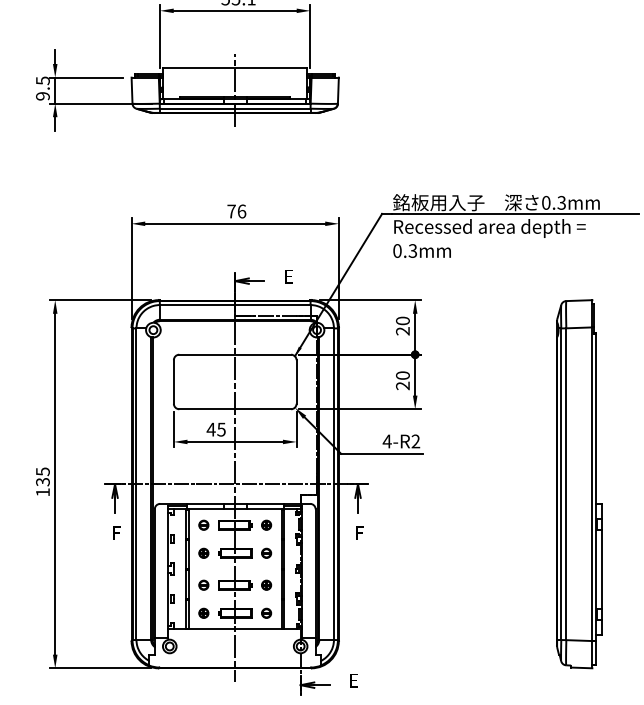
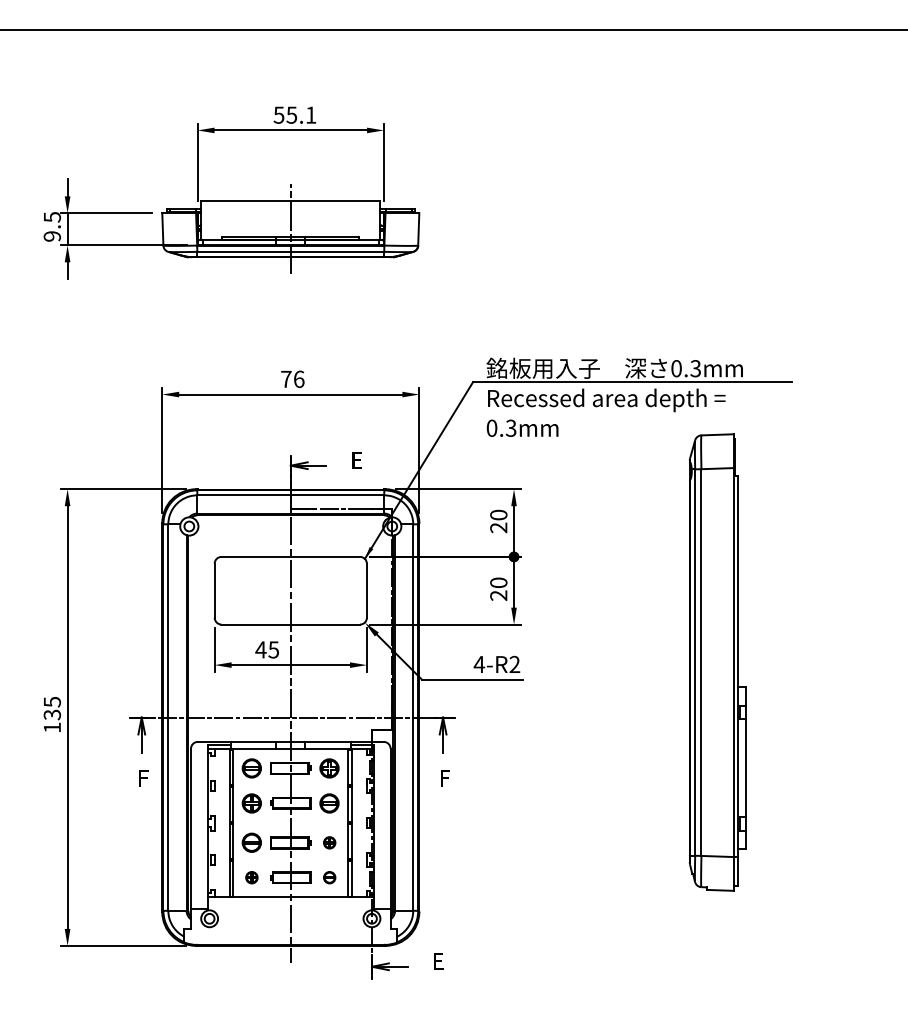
part: (579, 484) -> (717, 662), moved
part: (203, 525) -> (251, 768), size x1.6
part: (266, 525) -> (329, 768), size x1.6
part: (203, 552) -> (251, 802), size x1.6
part: (266, 552) -> (329, 802), size x1.6
part: (203, 584) -> (251, 842), size x1.6

